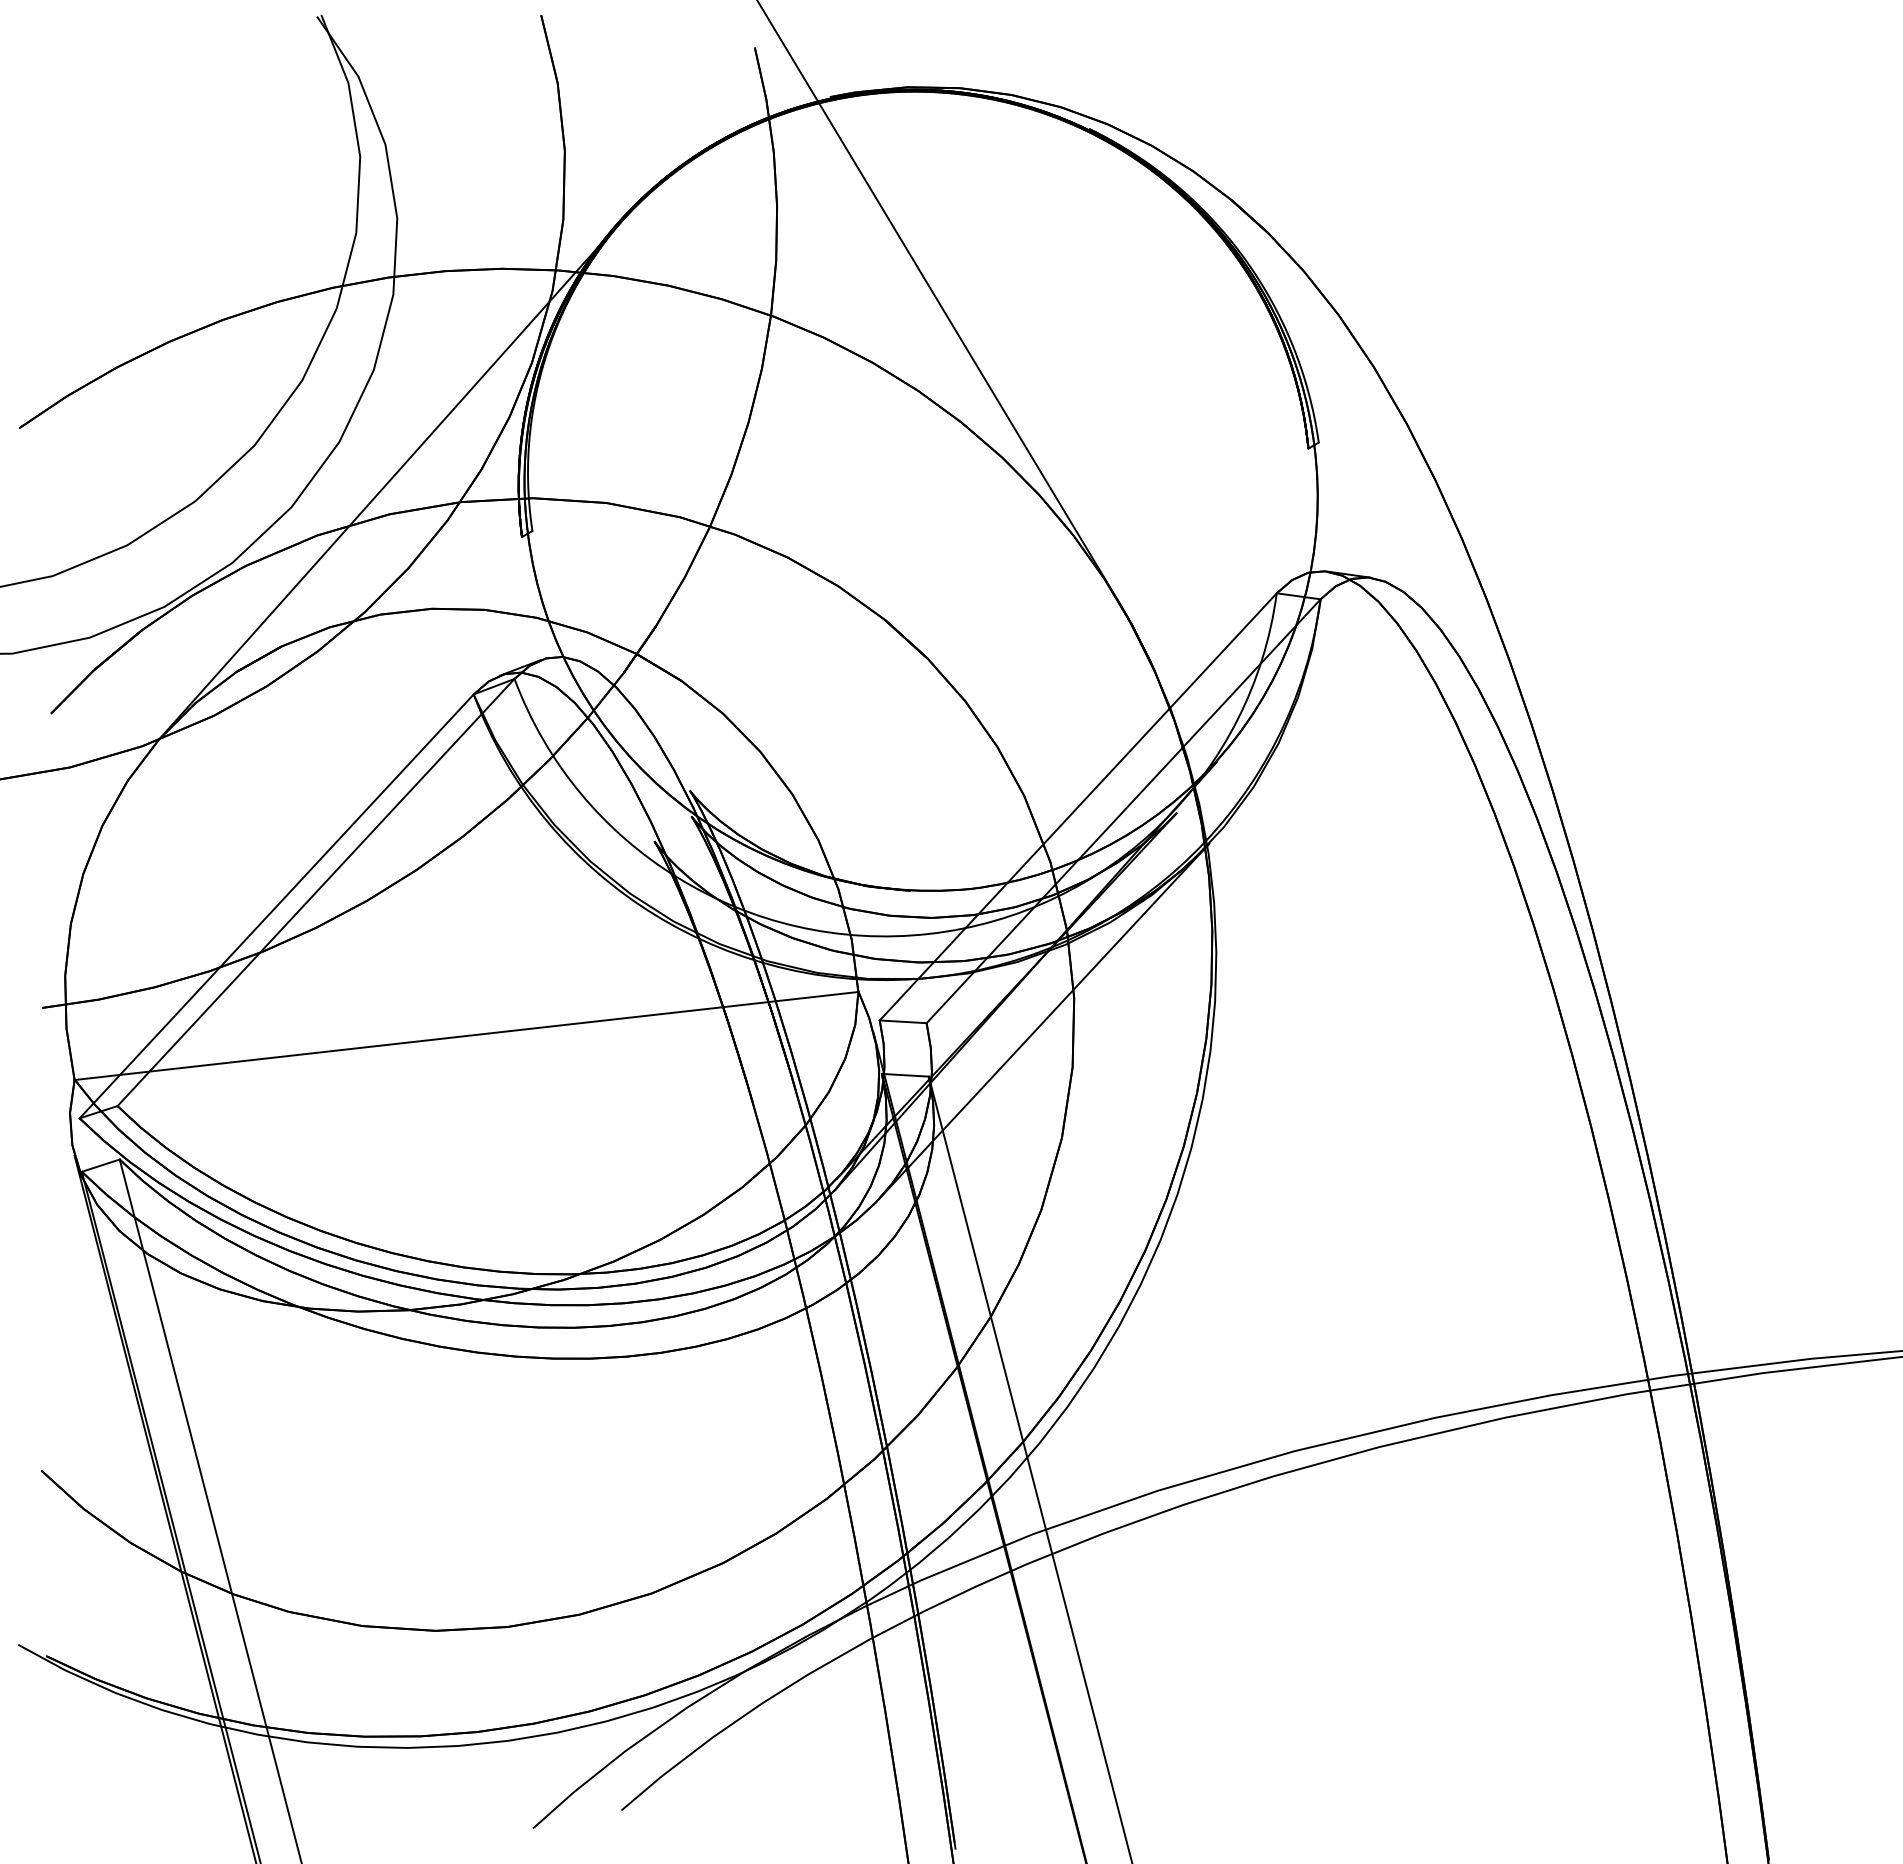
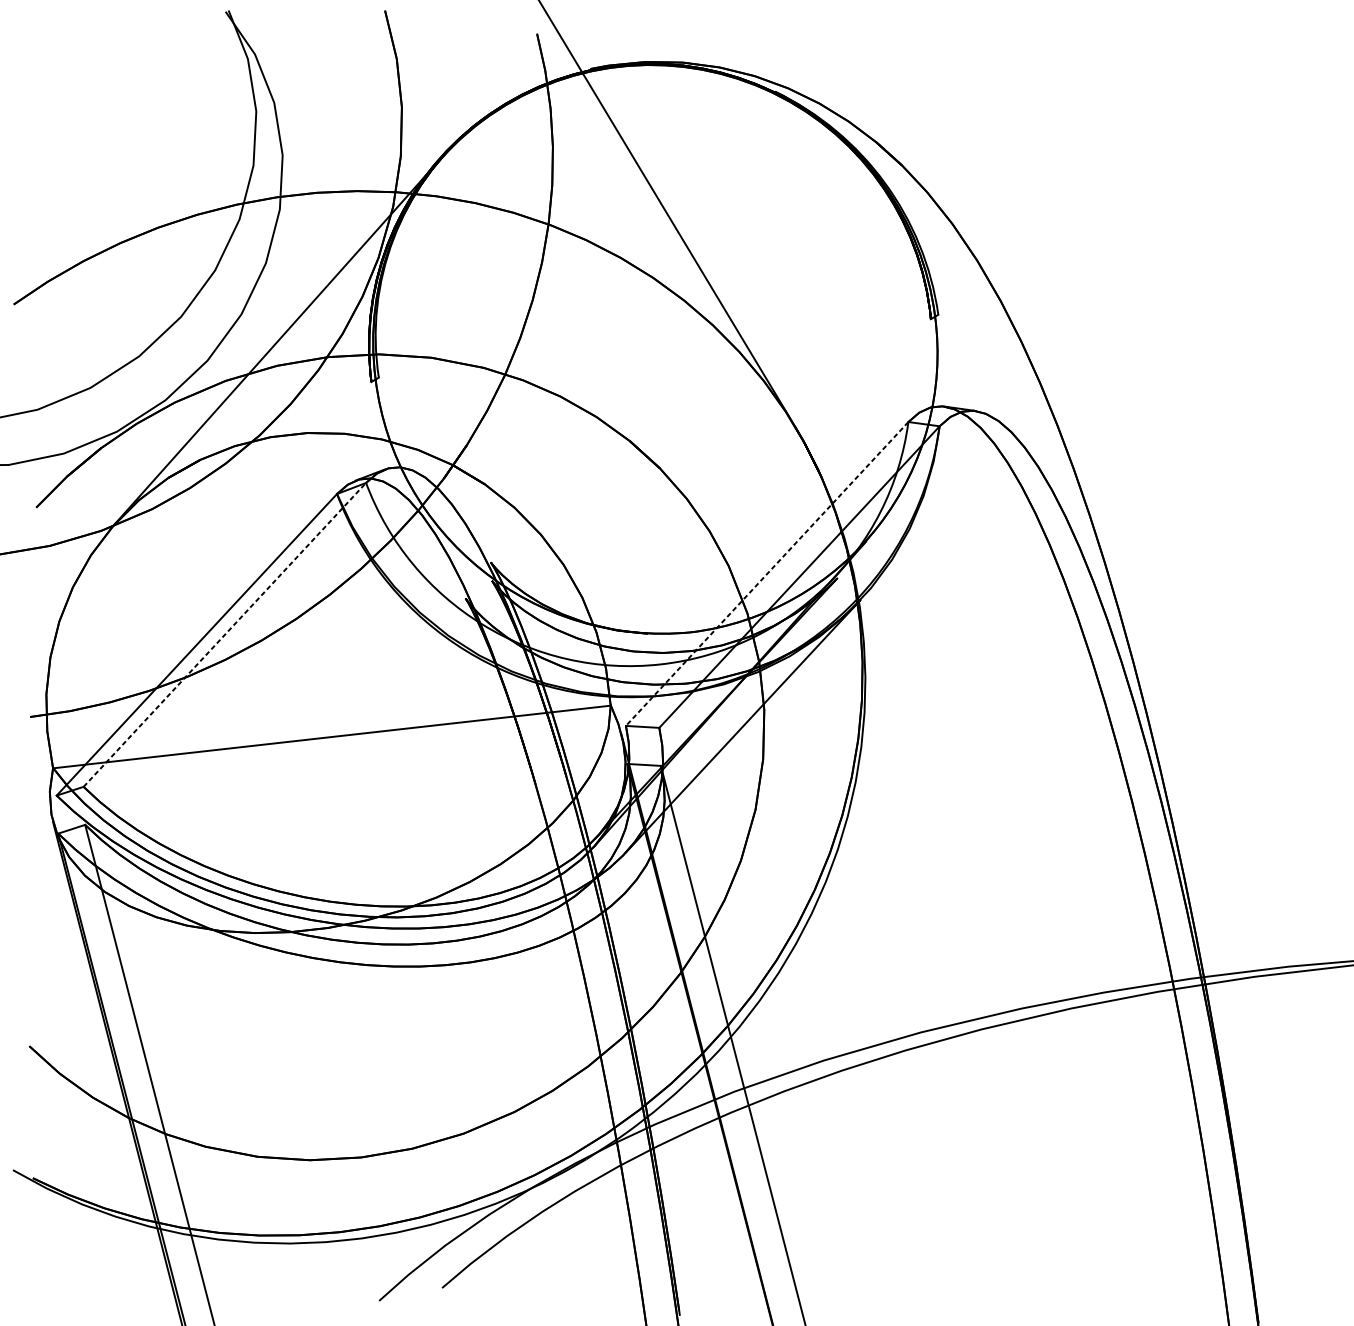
line: (1078, 806) -> (767, 573), solid -> dashed
line: (316, 892) -> (225, 634), solid -> dashed

